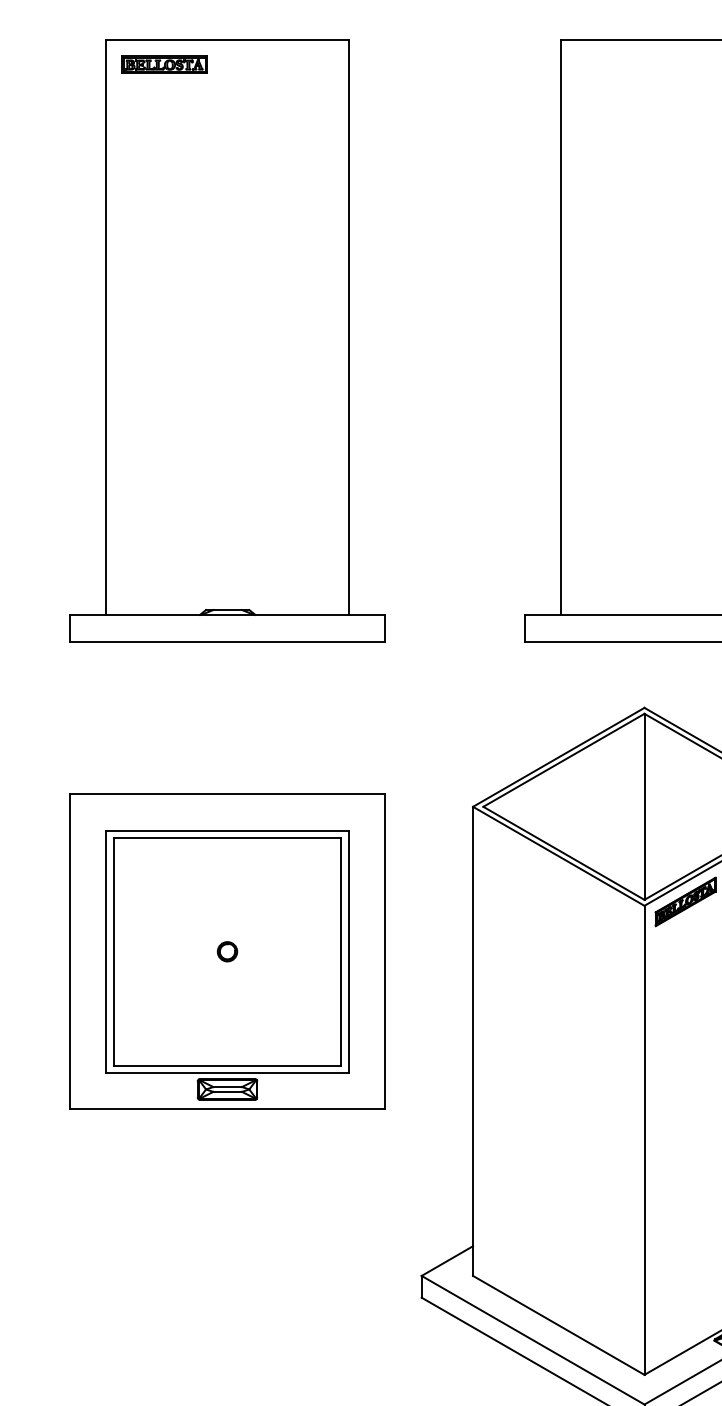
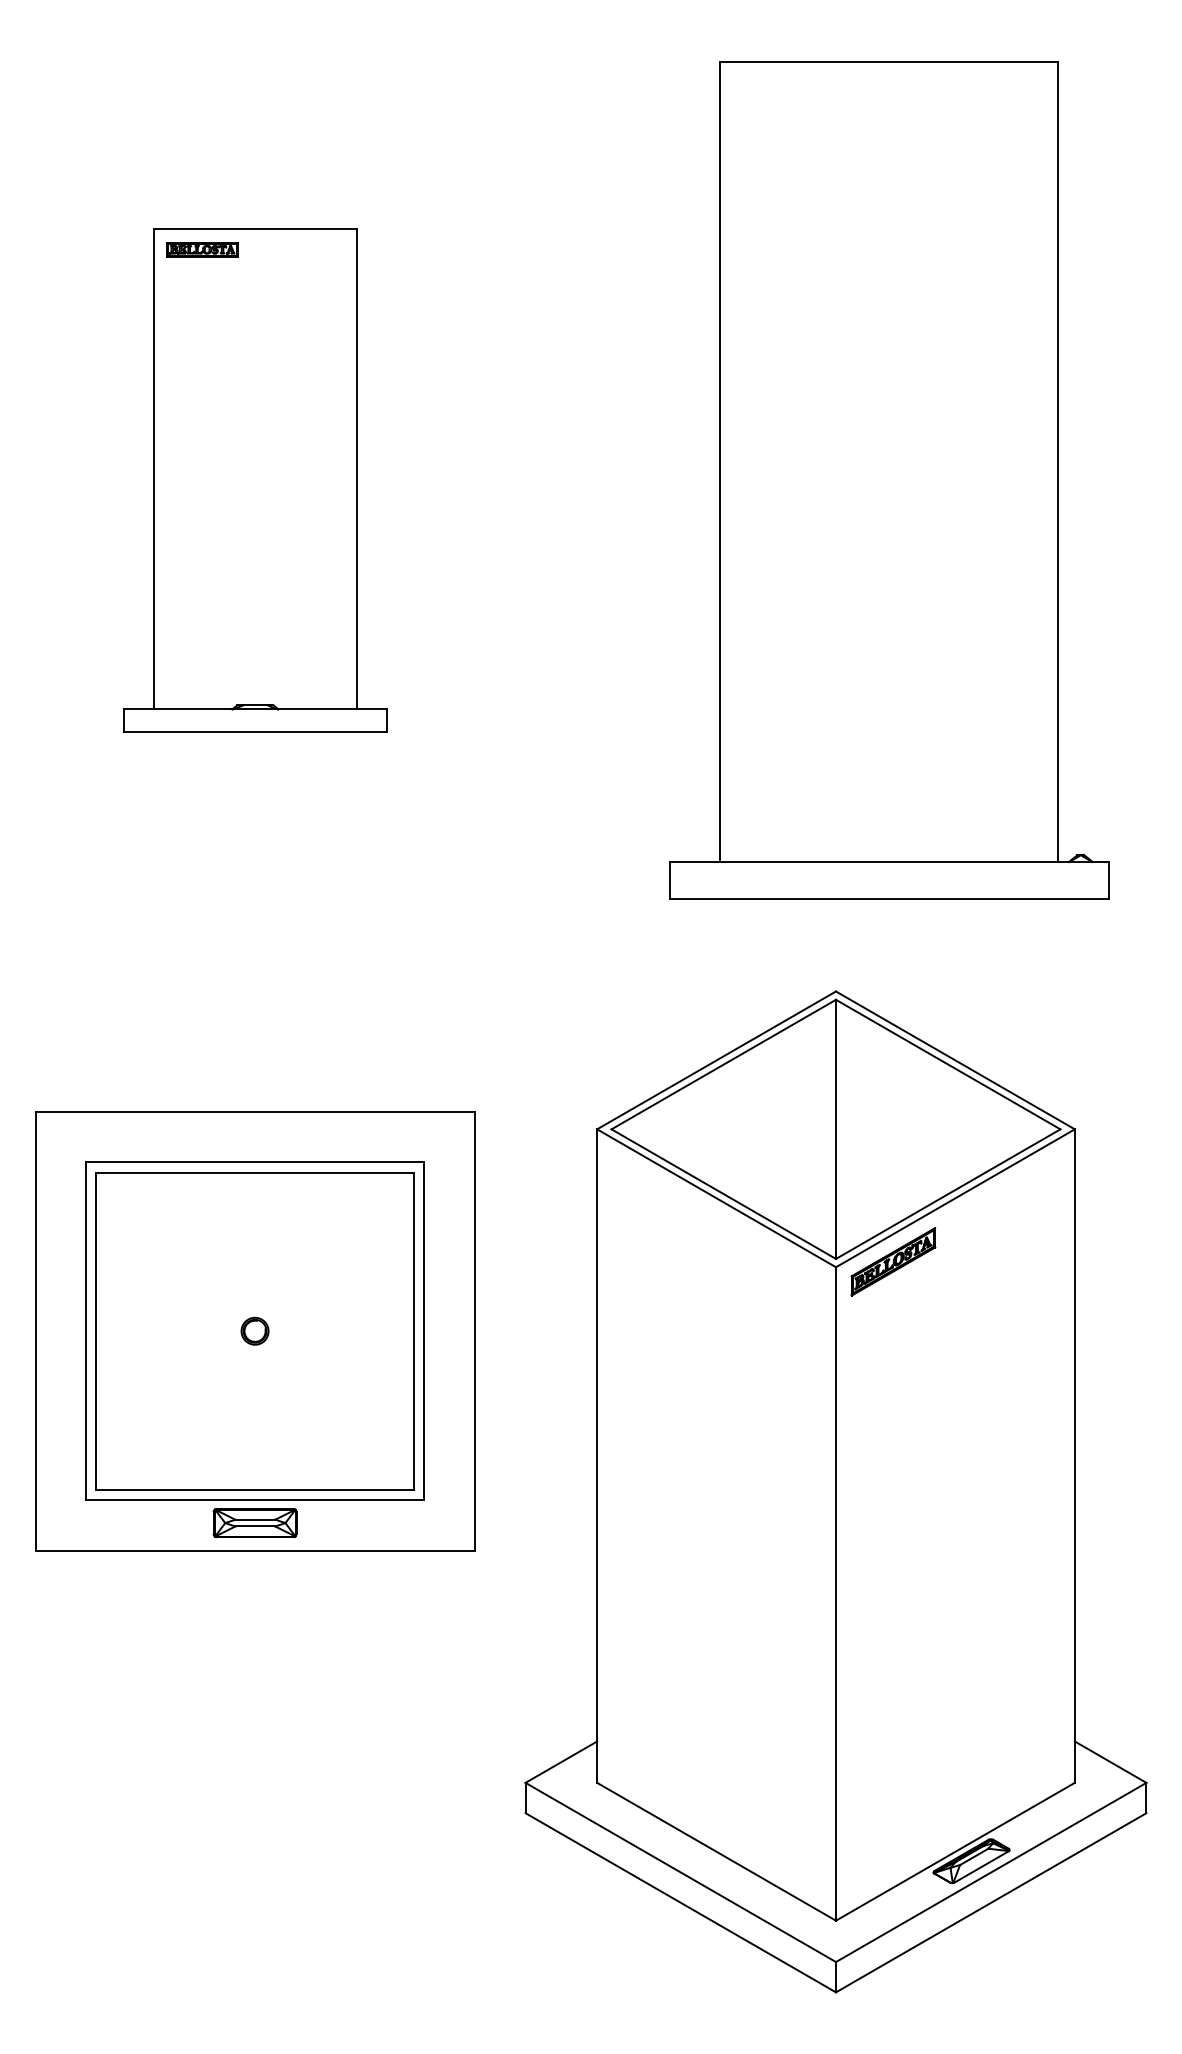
part: (227, 341) -> (255, 480), size x0.6

